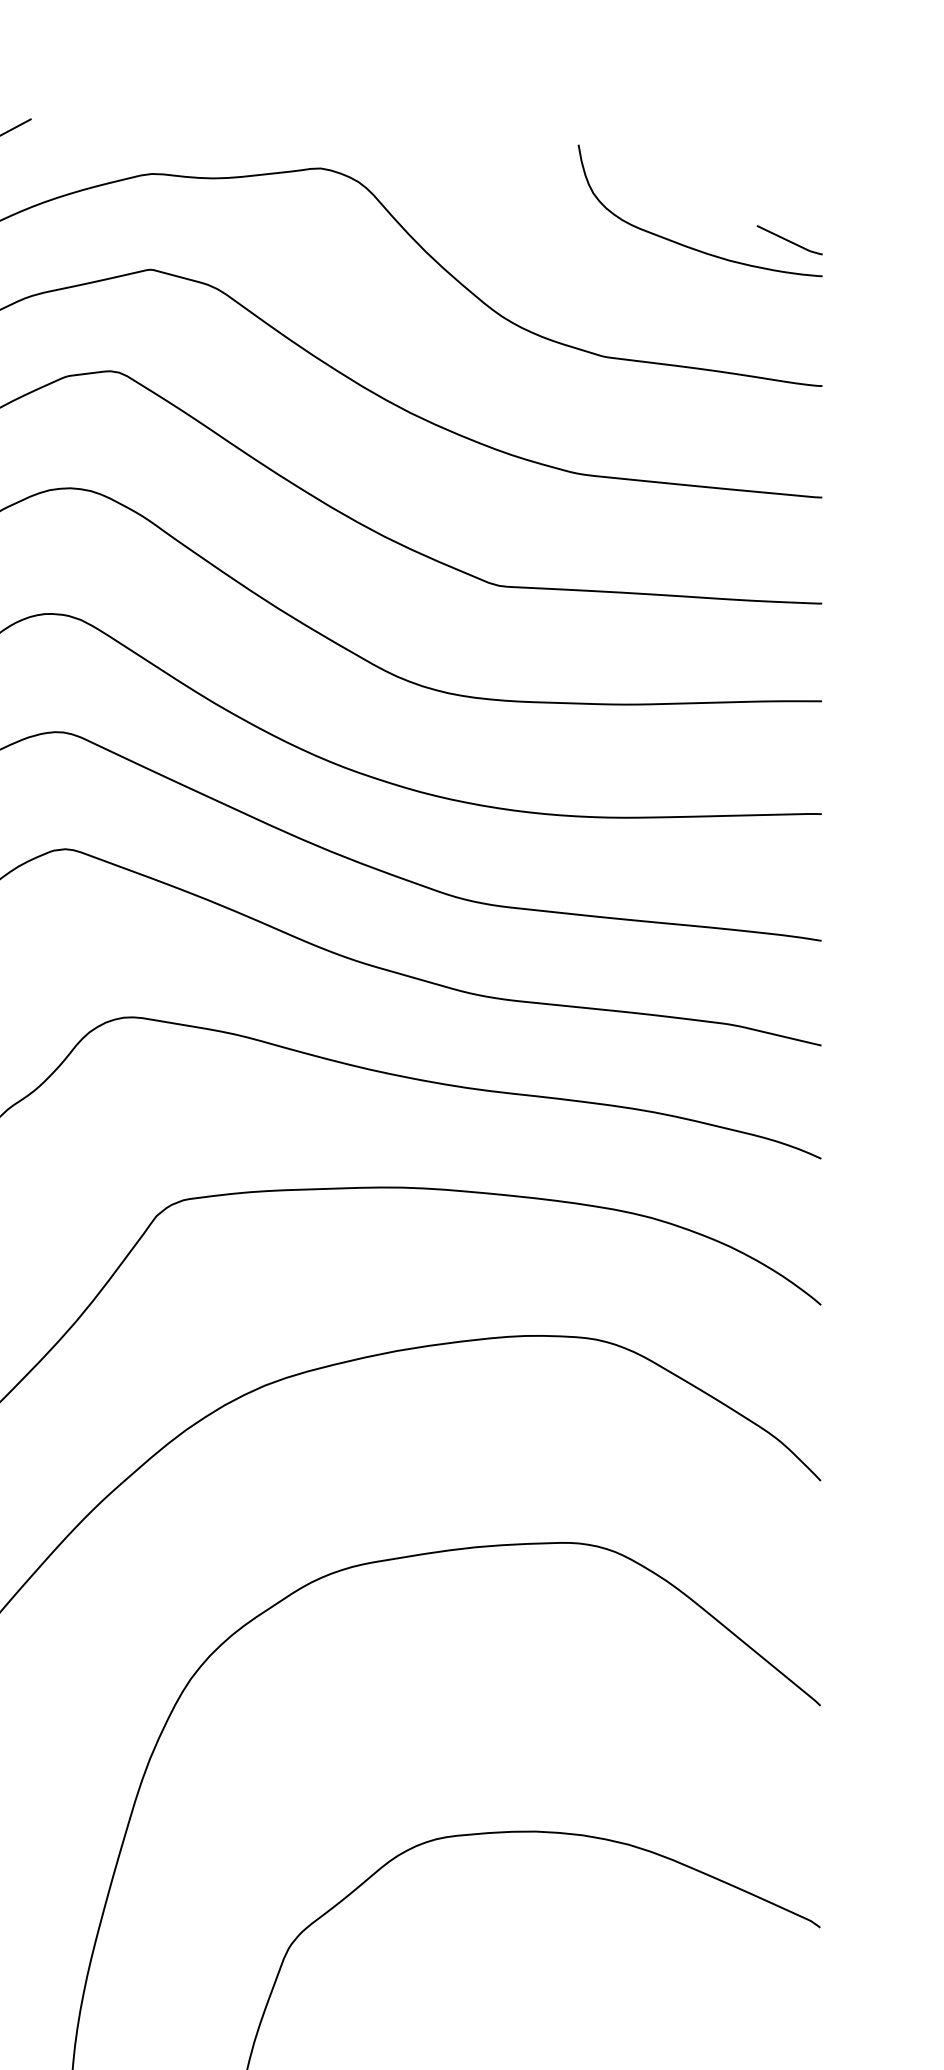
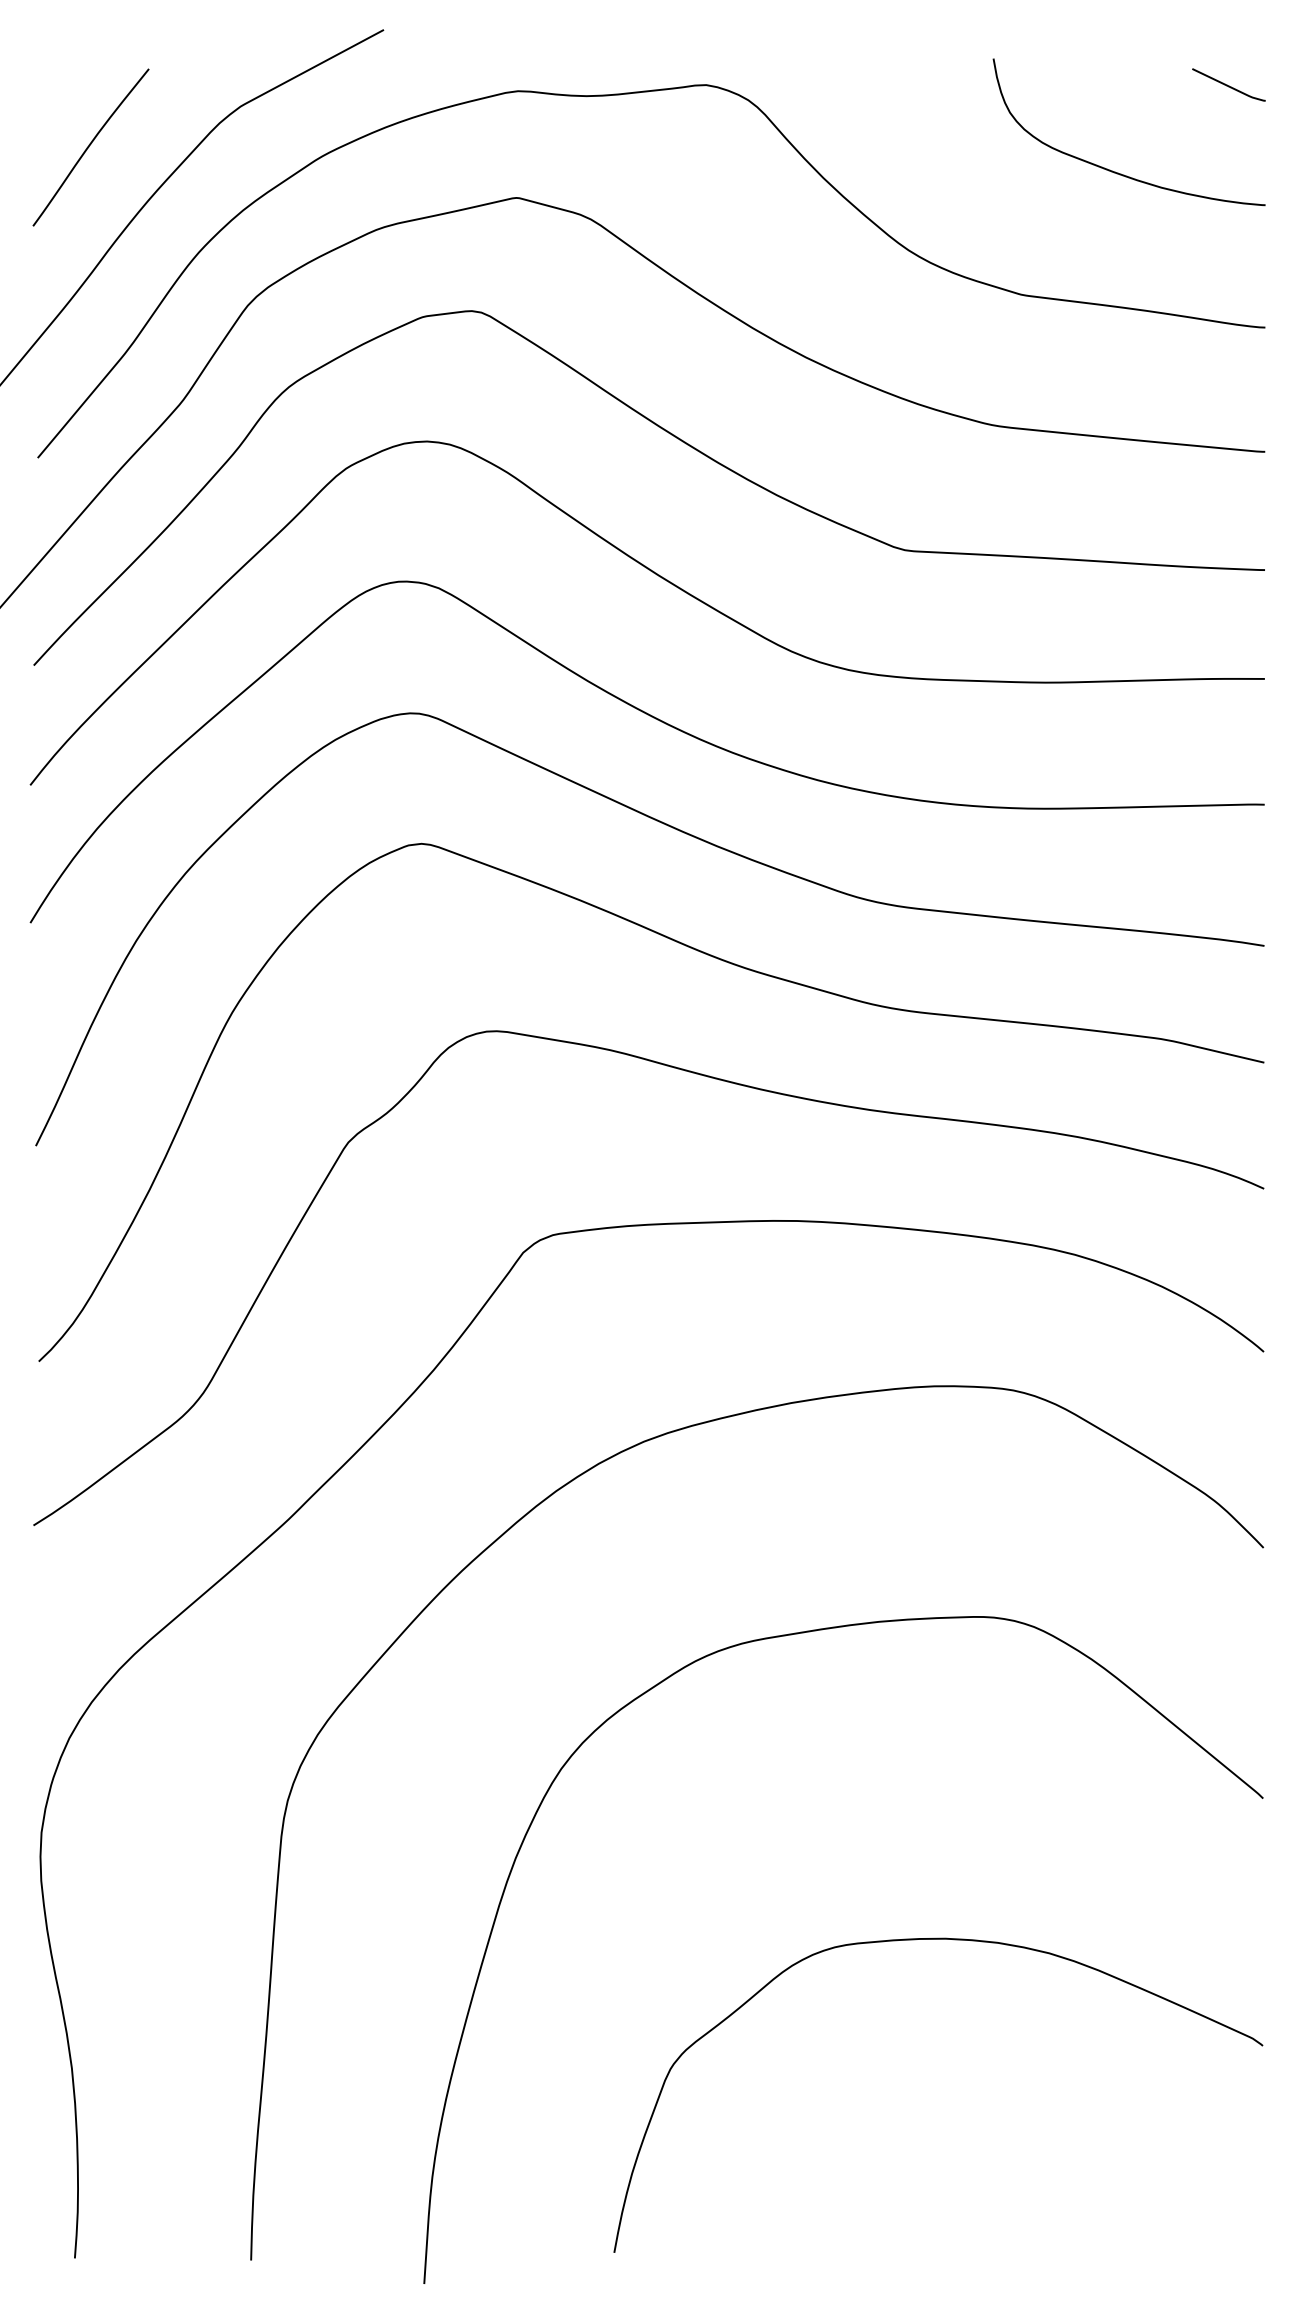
line: (788, 239) -> (1227, 84), moved

